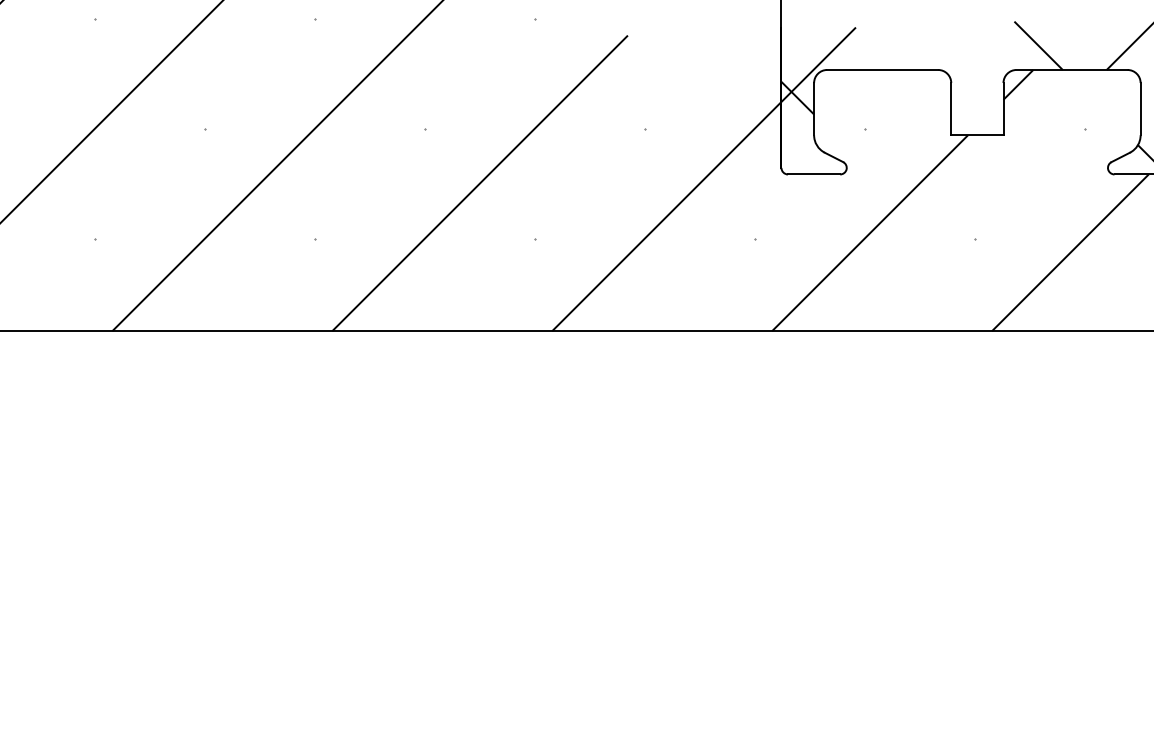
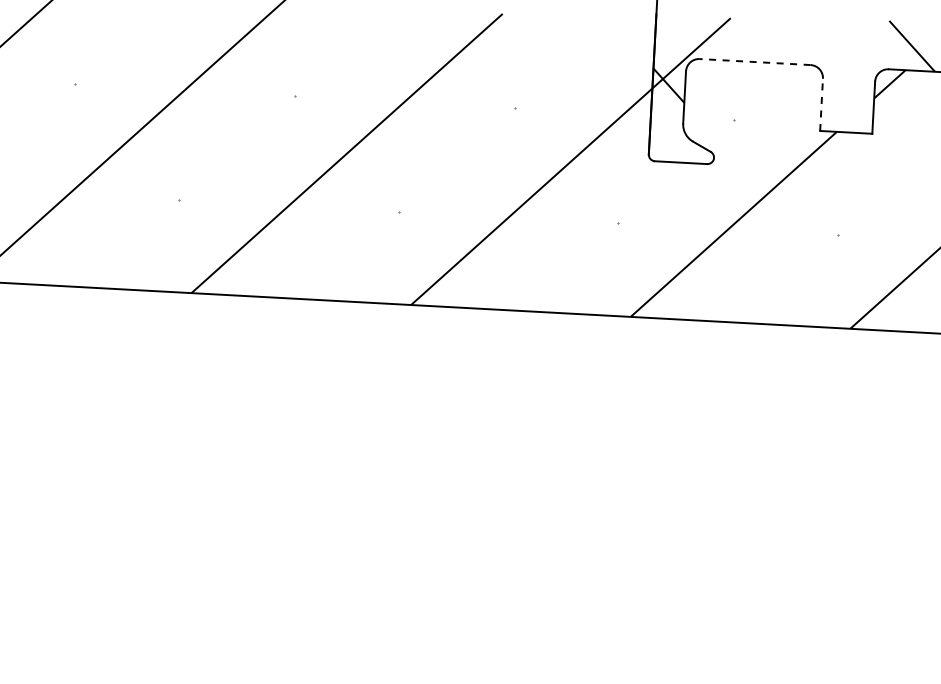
line: (882, 69) -> (755, 61), solid -> dashed
line: (951, 108) -> (821, 104), solid -> dashed

